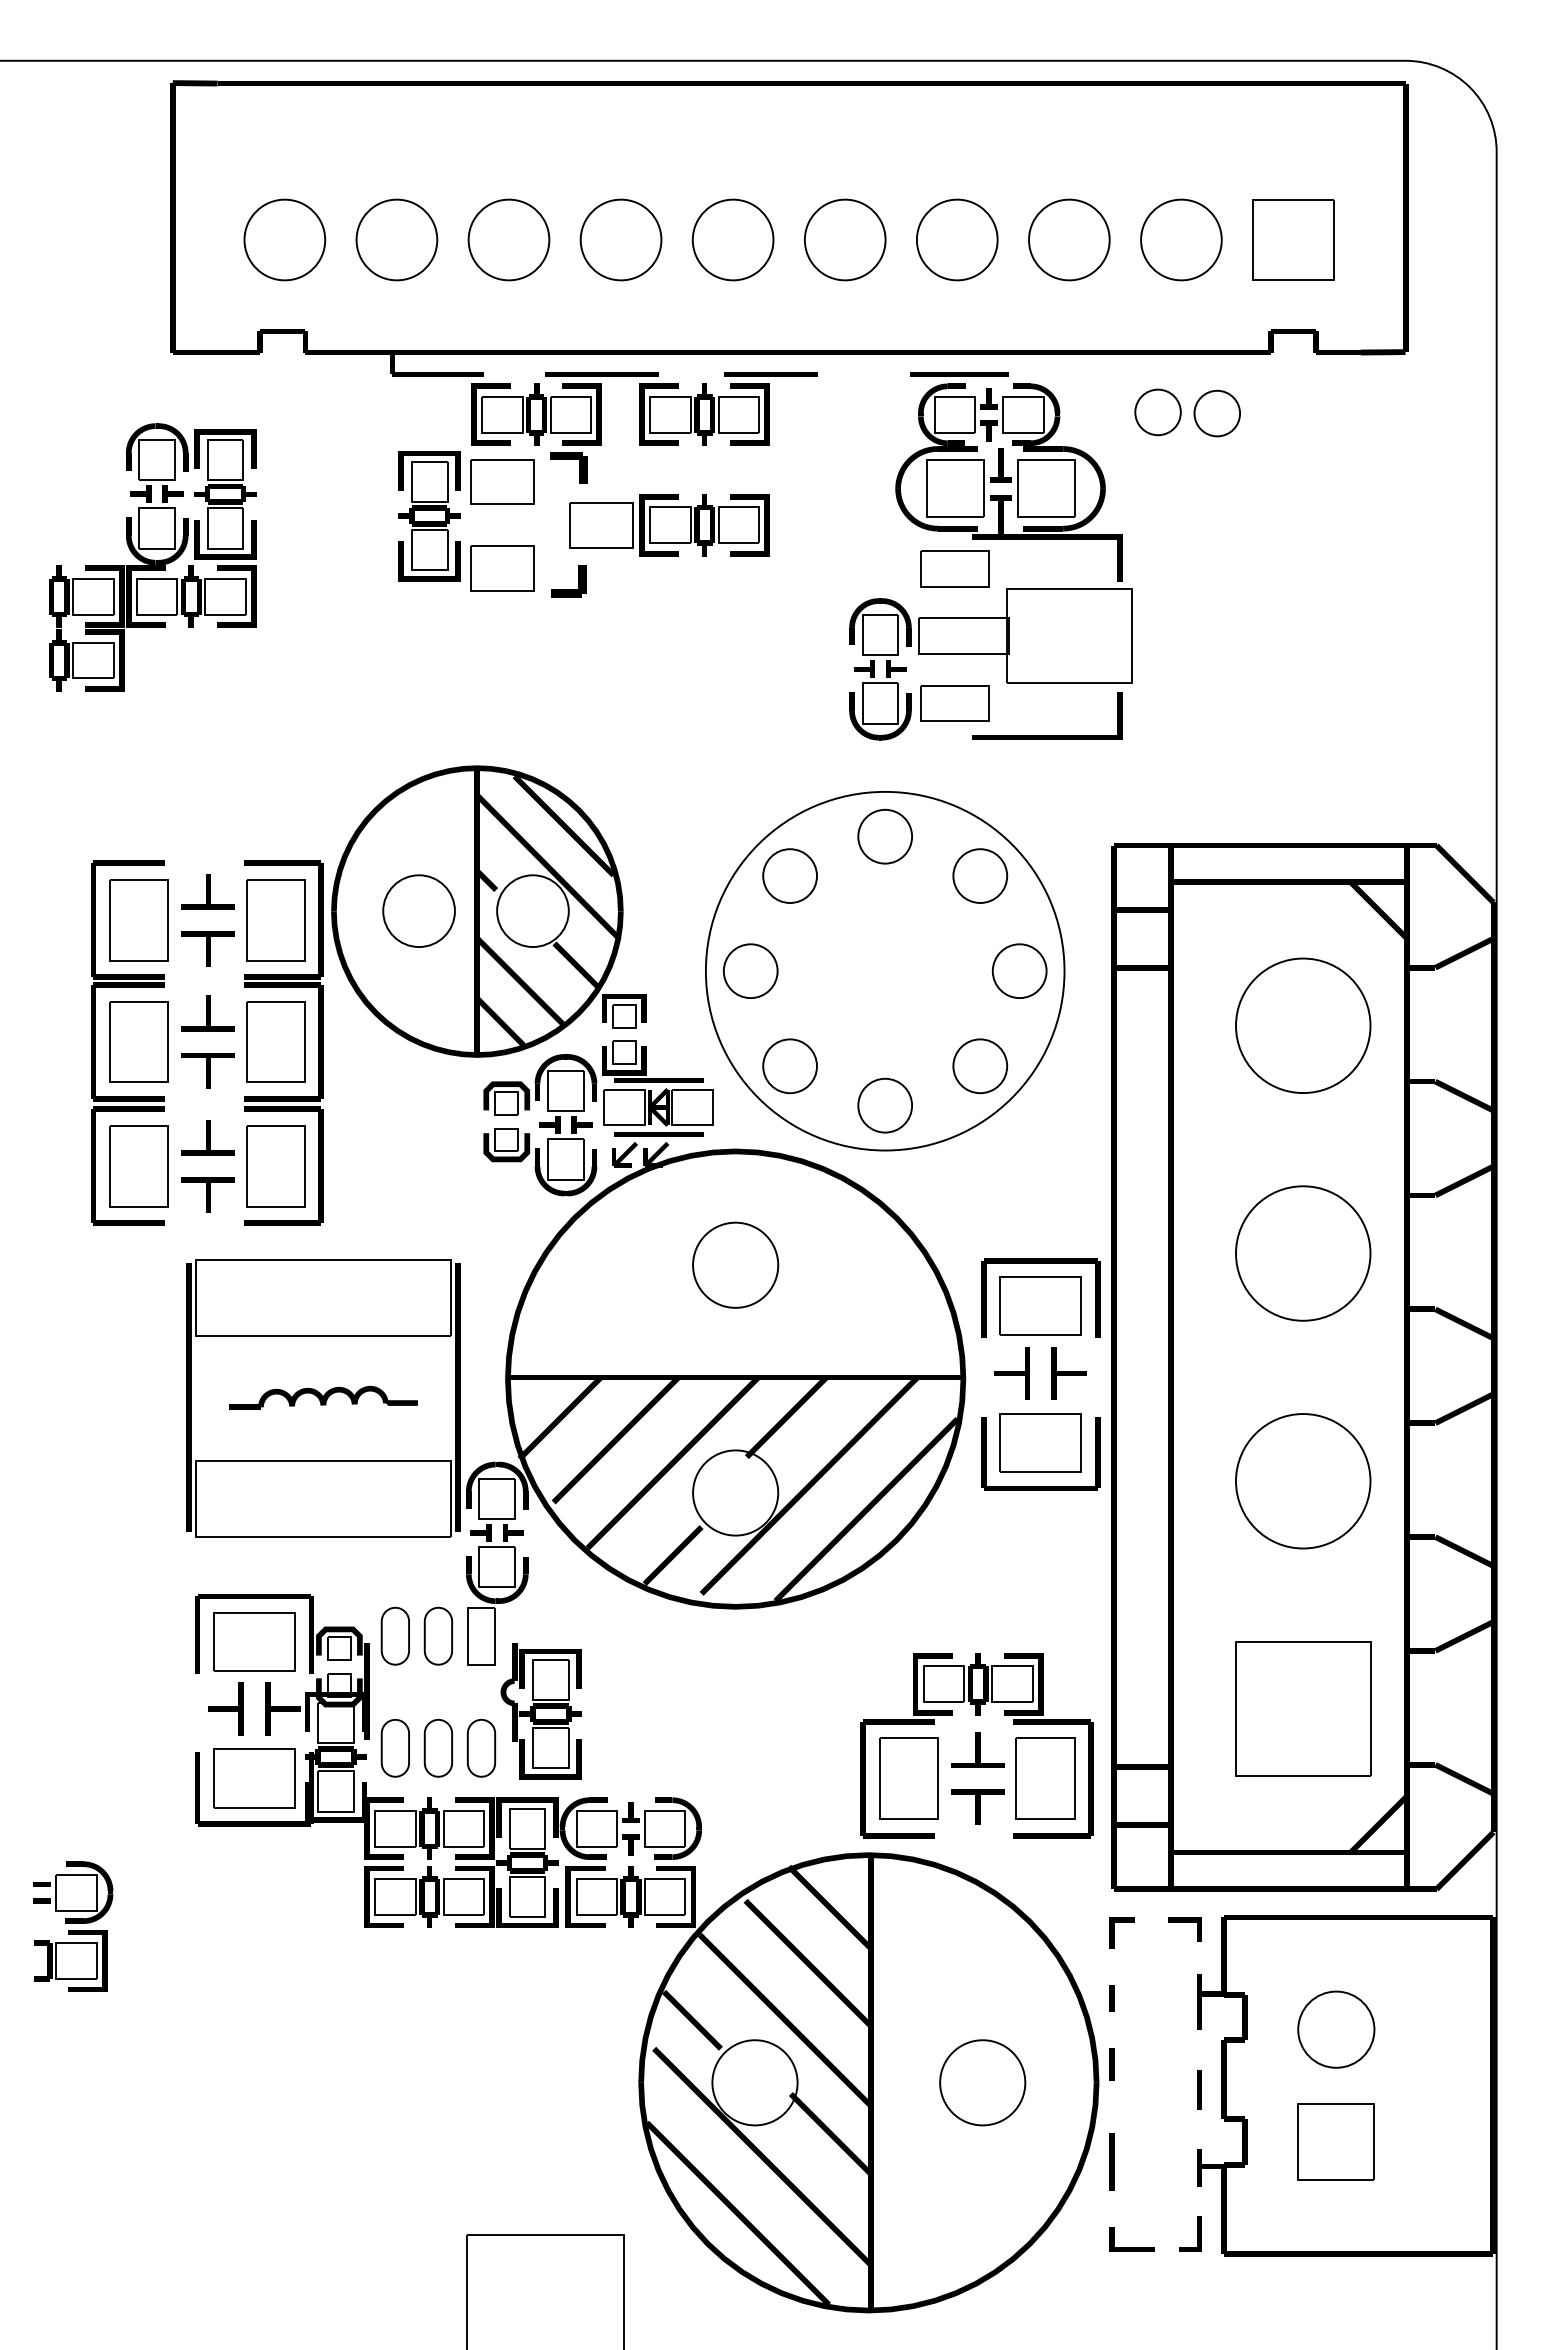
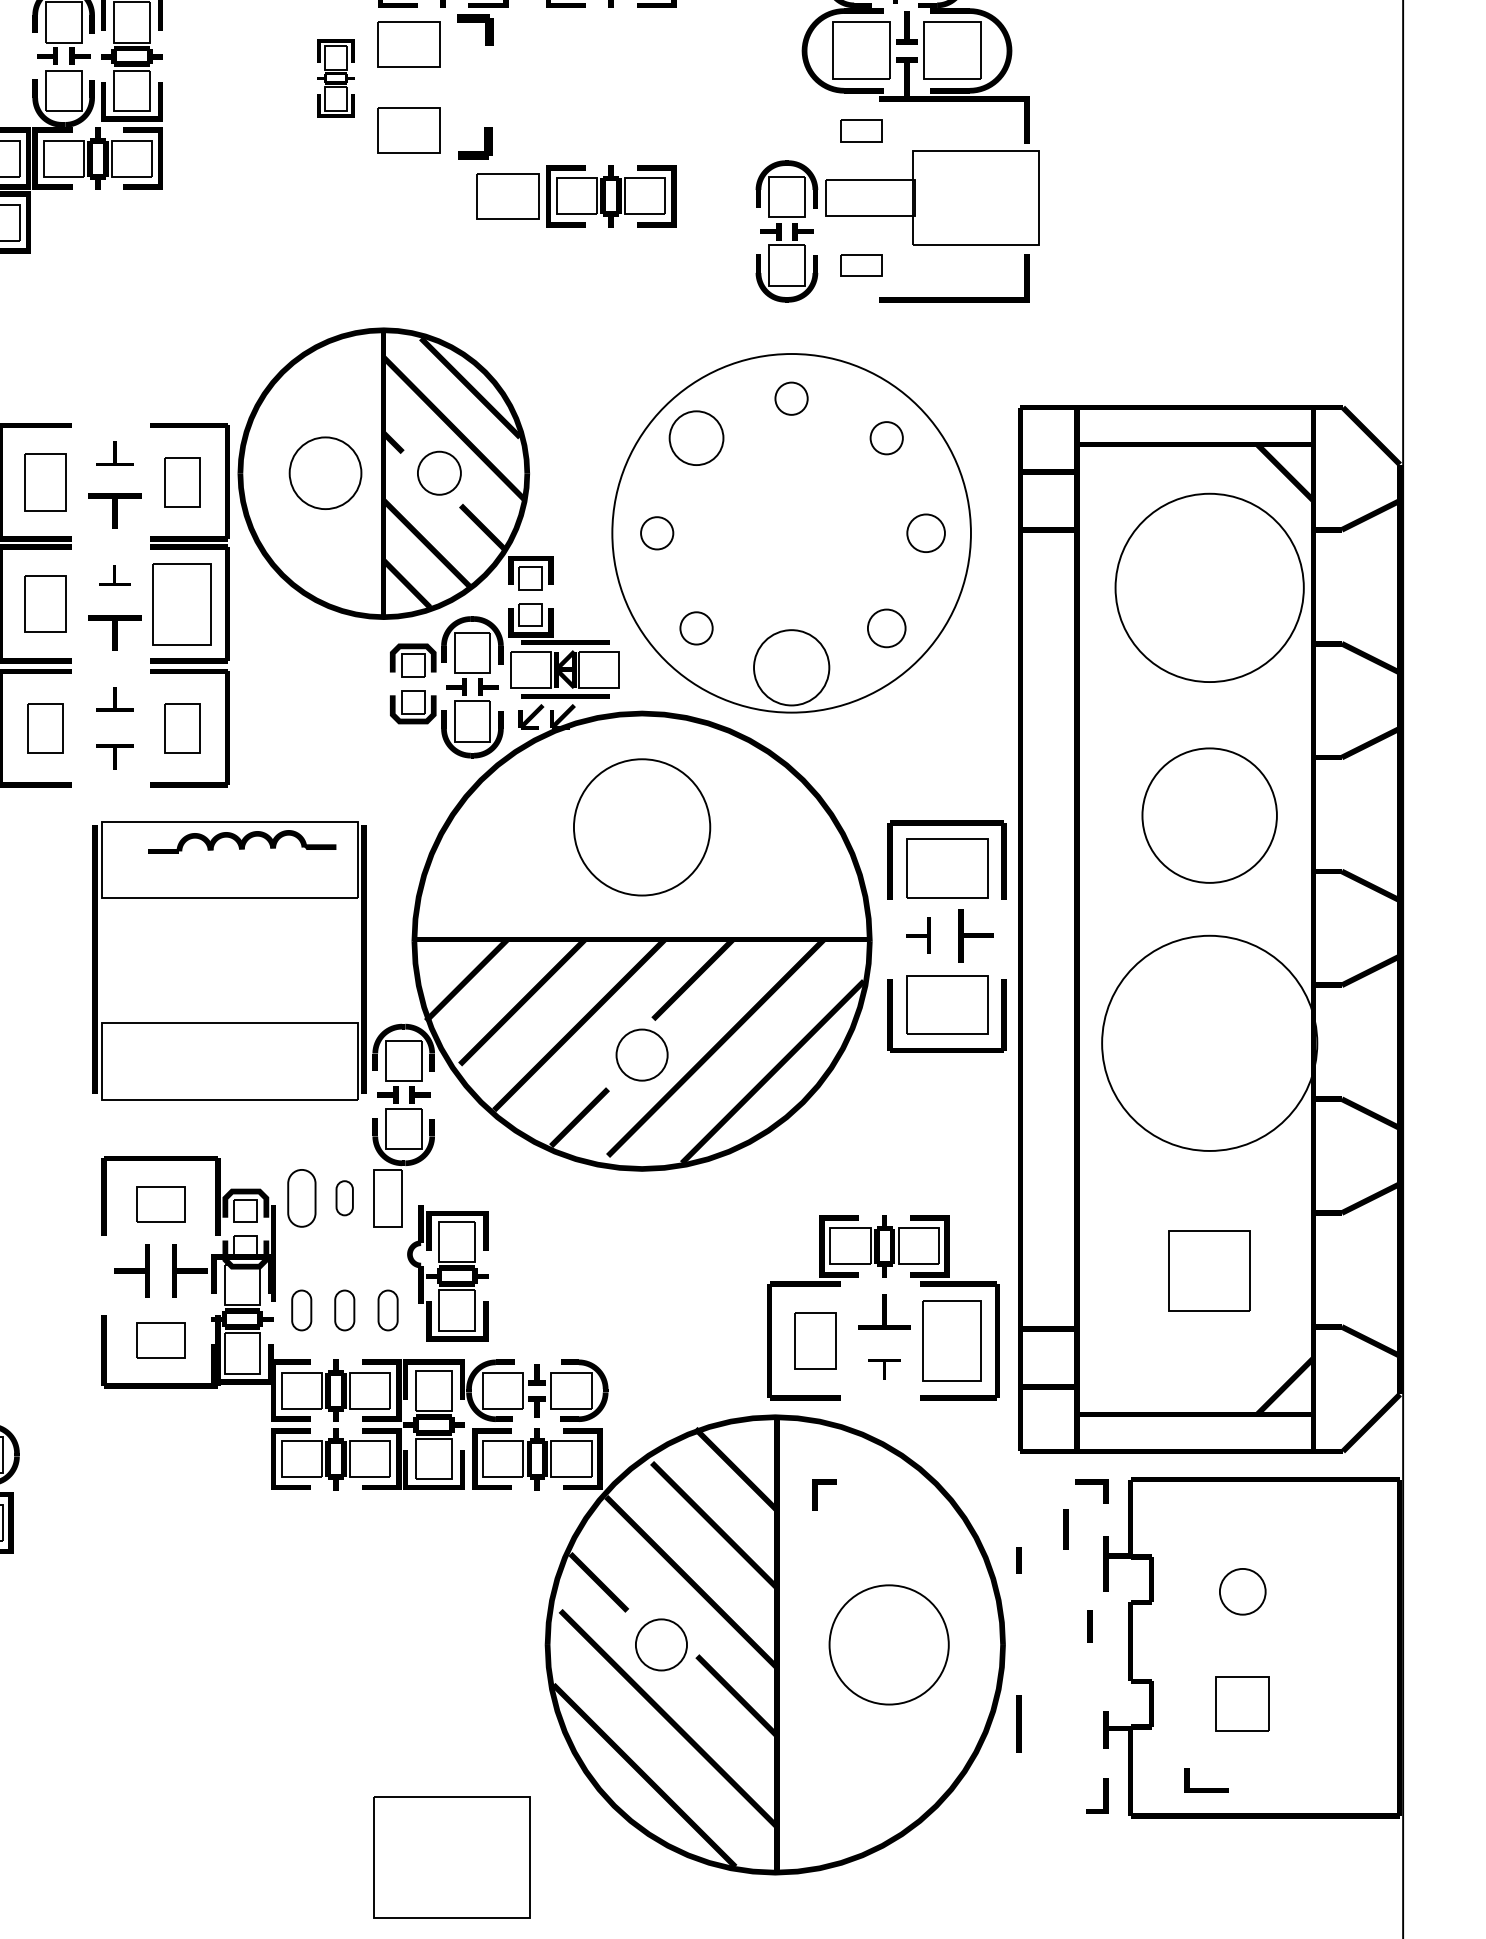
part: (429, 516) -> (335, 78), size x0.6
part: (669, 525) -> (575, 196), moved
part: (954, 568) -> (860, 130), size x0.6
part: (954, 703) -> (860, 265), size x0.6
circle: (884, 836) -> (790, 398), size x0.6
circle: (980, 876) -> (886, 438), size x0.6
part: (207, 891) -> (113, 453), size x0.7
circle: (532, 911) -> (438, 473), size x0.6
part: (138, 920) -> (44, 482), size x0.7
part: (275, 920) -> (181, 482), size x0.6
circle: (750, 971) -> (656, 533), size x0.6
circle: (1019, 971) -> (925, 533), size x0.7
part: (207, 1013) -> (113, 575), size x0.6
circle: (1303, 1025) -> (1209, 587), size x1.4
part: (138, 1041) -> (44, 603), size x0.7
circle: (790, 1066) -> (696, 628), size x0.6
circle: (980, 1066) -> (886, 628), size x0.7
circle: (885, 1105) -> (791, 667), size x1.4
part: (207, 1137) -> (113, 699), size x0.7
part: (138, 1166) -> (44, 728), size x0.6
part: (275, 1166) -> (181, 728), size x0.6
part: (207, 1194) -> (113, 756), size x0.7
circle: (735, 1264) -> (641, 826), size x1.6
part: (1011, 1373) -> (917, 935), size x0.7
part: (323, 1397) -> (241, 841), moved
circle: (1303, 1481) -> (1209, 1043), size x1.6
circle: (735, 1492) -> (641, 1054), size x0.6
part: (437, 1635) -> (343, 1197), size x0.6
part: (254, 1641) -> (160, 1203), size x0.6
part: (1303, 1708) -> (1209, 1270), size x0.6
part: (394, 1748) -> (300, 1310), size x0.7
part: (437, 1748) -> (343, 1310), size x0.7
part: (481, 1748) -> (387, 1310), size x0.7
part: (254, 1778) -> (160, 1340), size x0.6
part: (908, 1778) -> (814, 1340), size x0.7
part: (977, 1806) -> (883, 1368), size x0.6
line: (1114, 1932) -> (816, 1494), moved
circle: (1336, 2029) -> (1242, 1591), size x0.6
line: (1111, 2064) -> (1088, 1626), moved
circle: (754, 2082) -> (660, 1644), size x0.6
circle: (982, 2082) -> (888, 1644), size x1.4
line: (1199, 2089) -> (1065, 1528), moved
part: (1335, 2141) -> (1241, 1703), size x0.7
line: (1131, 2247) -> (1205, 1788), moved

